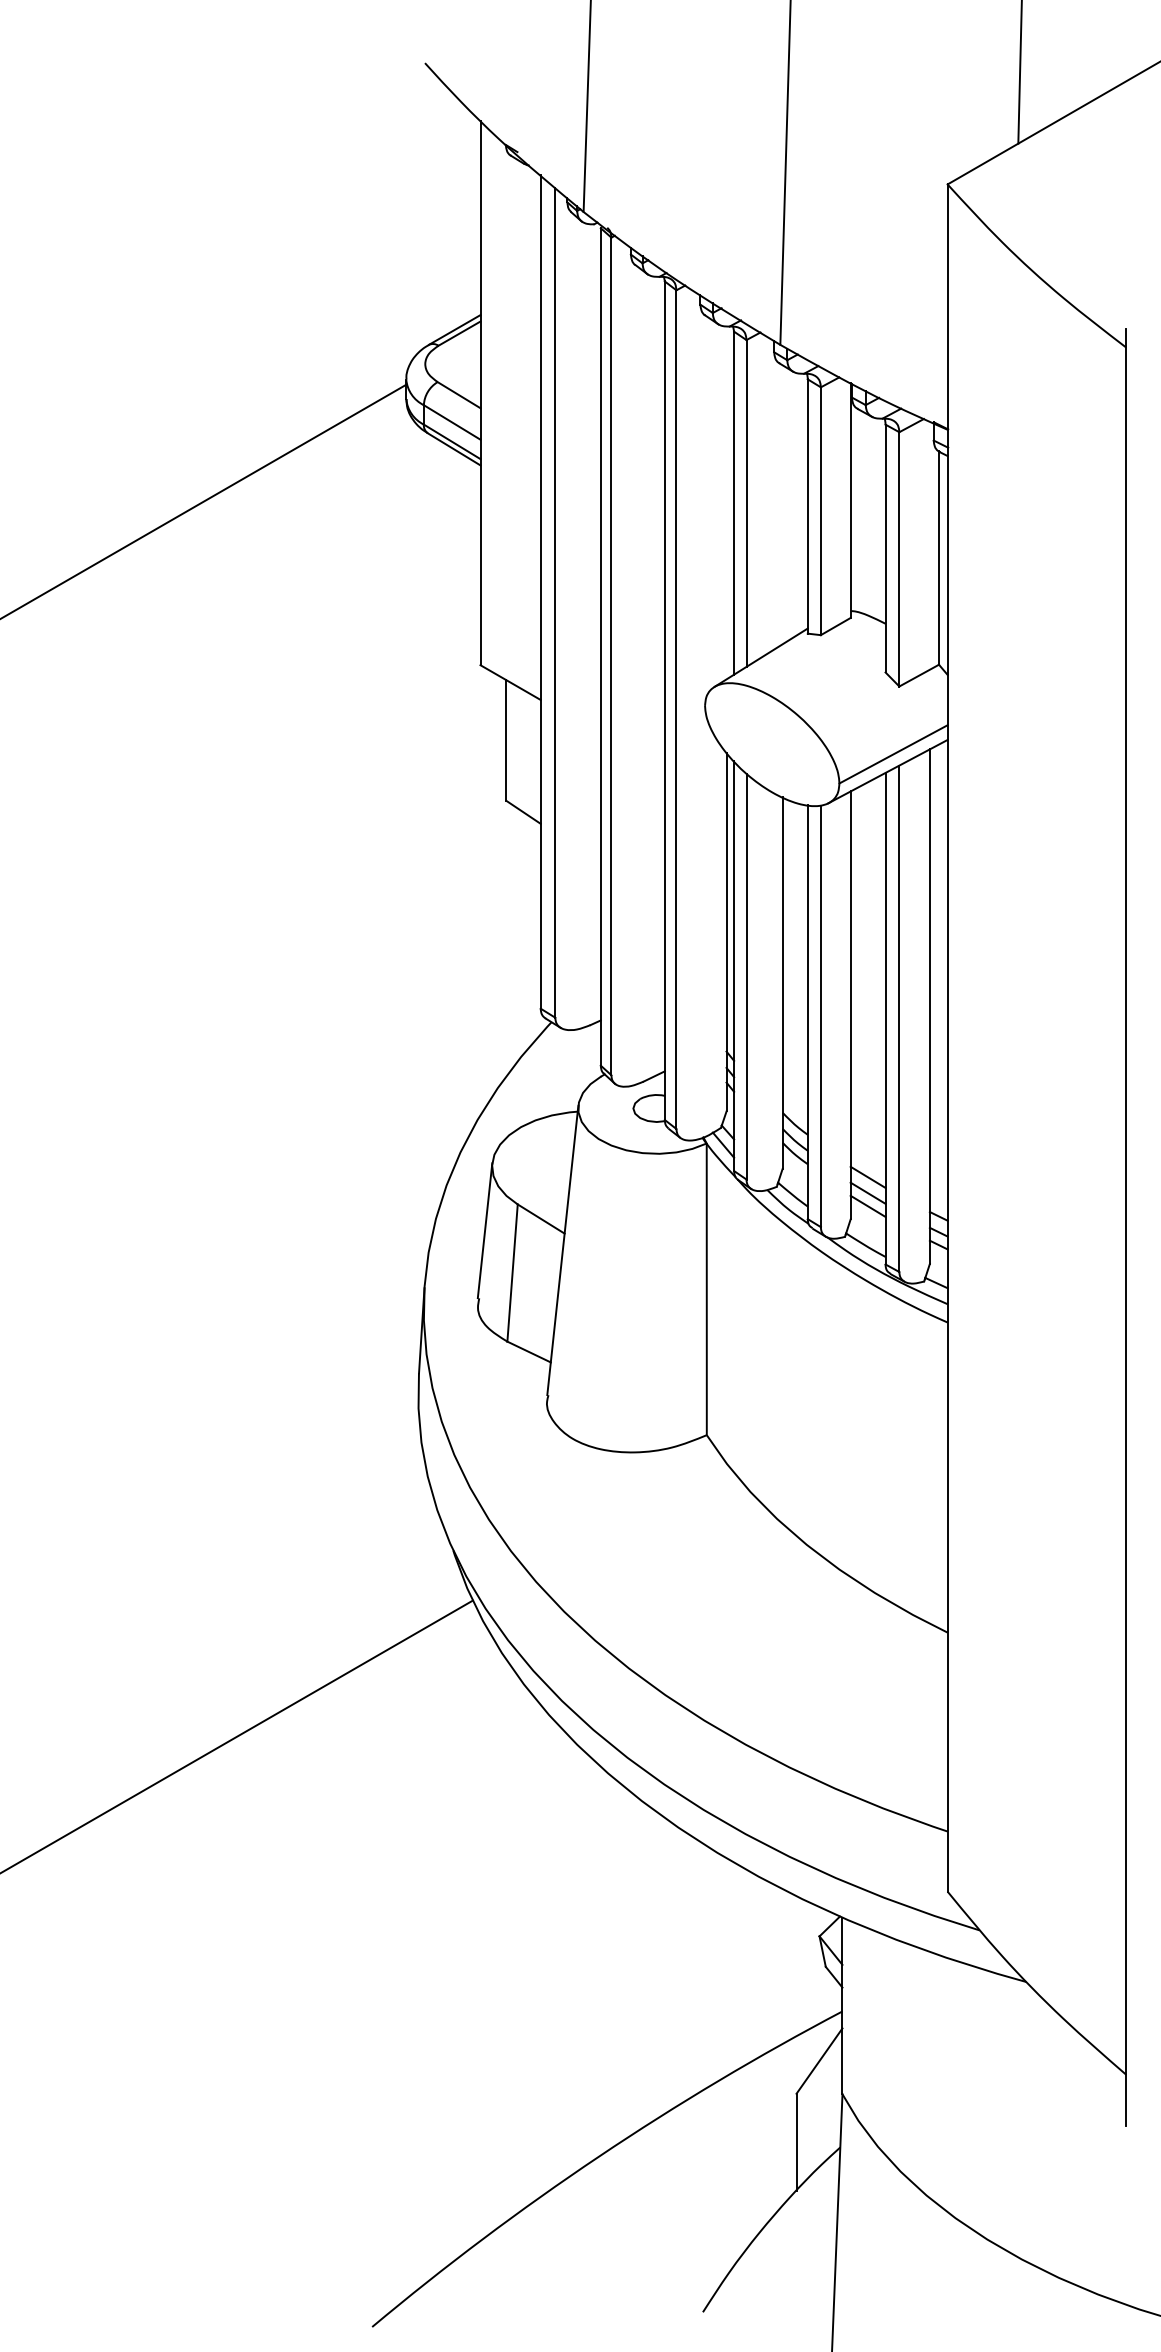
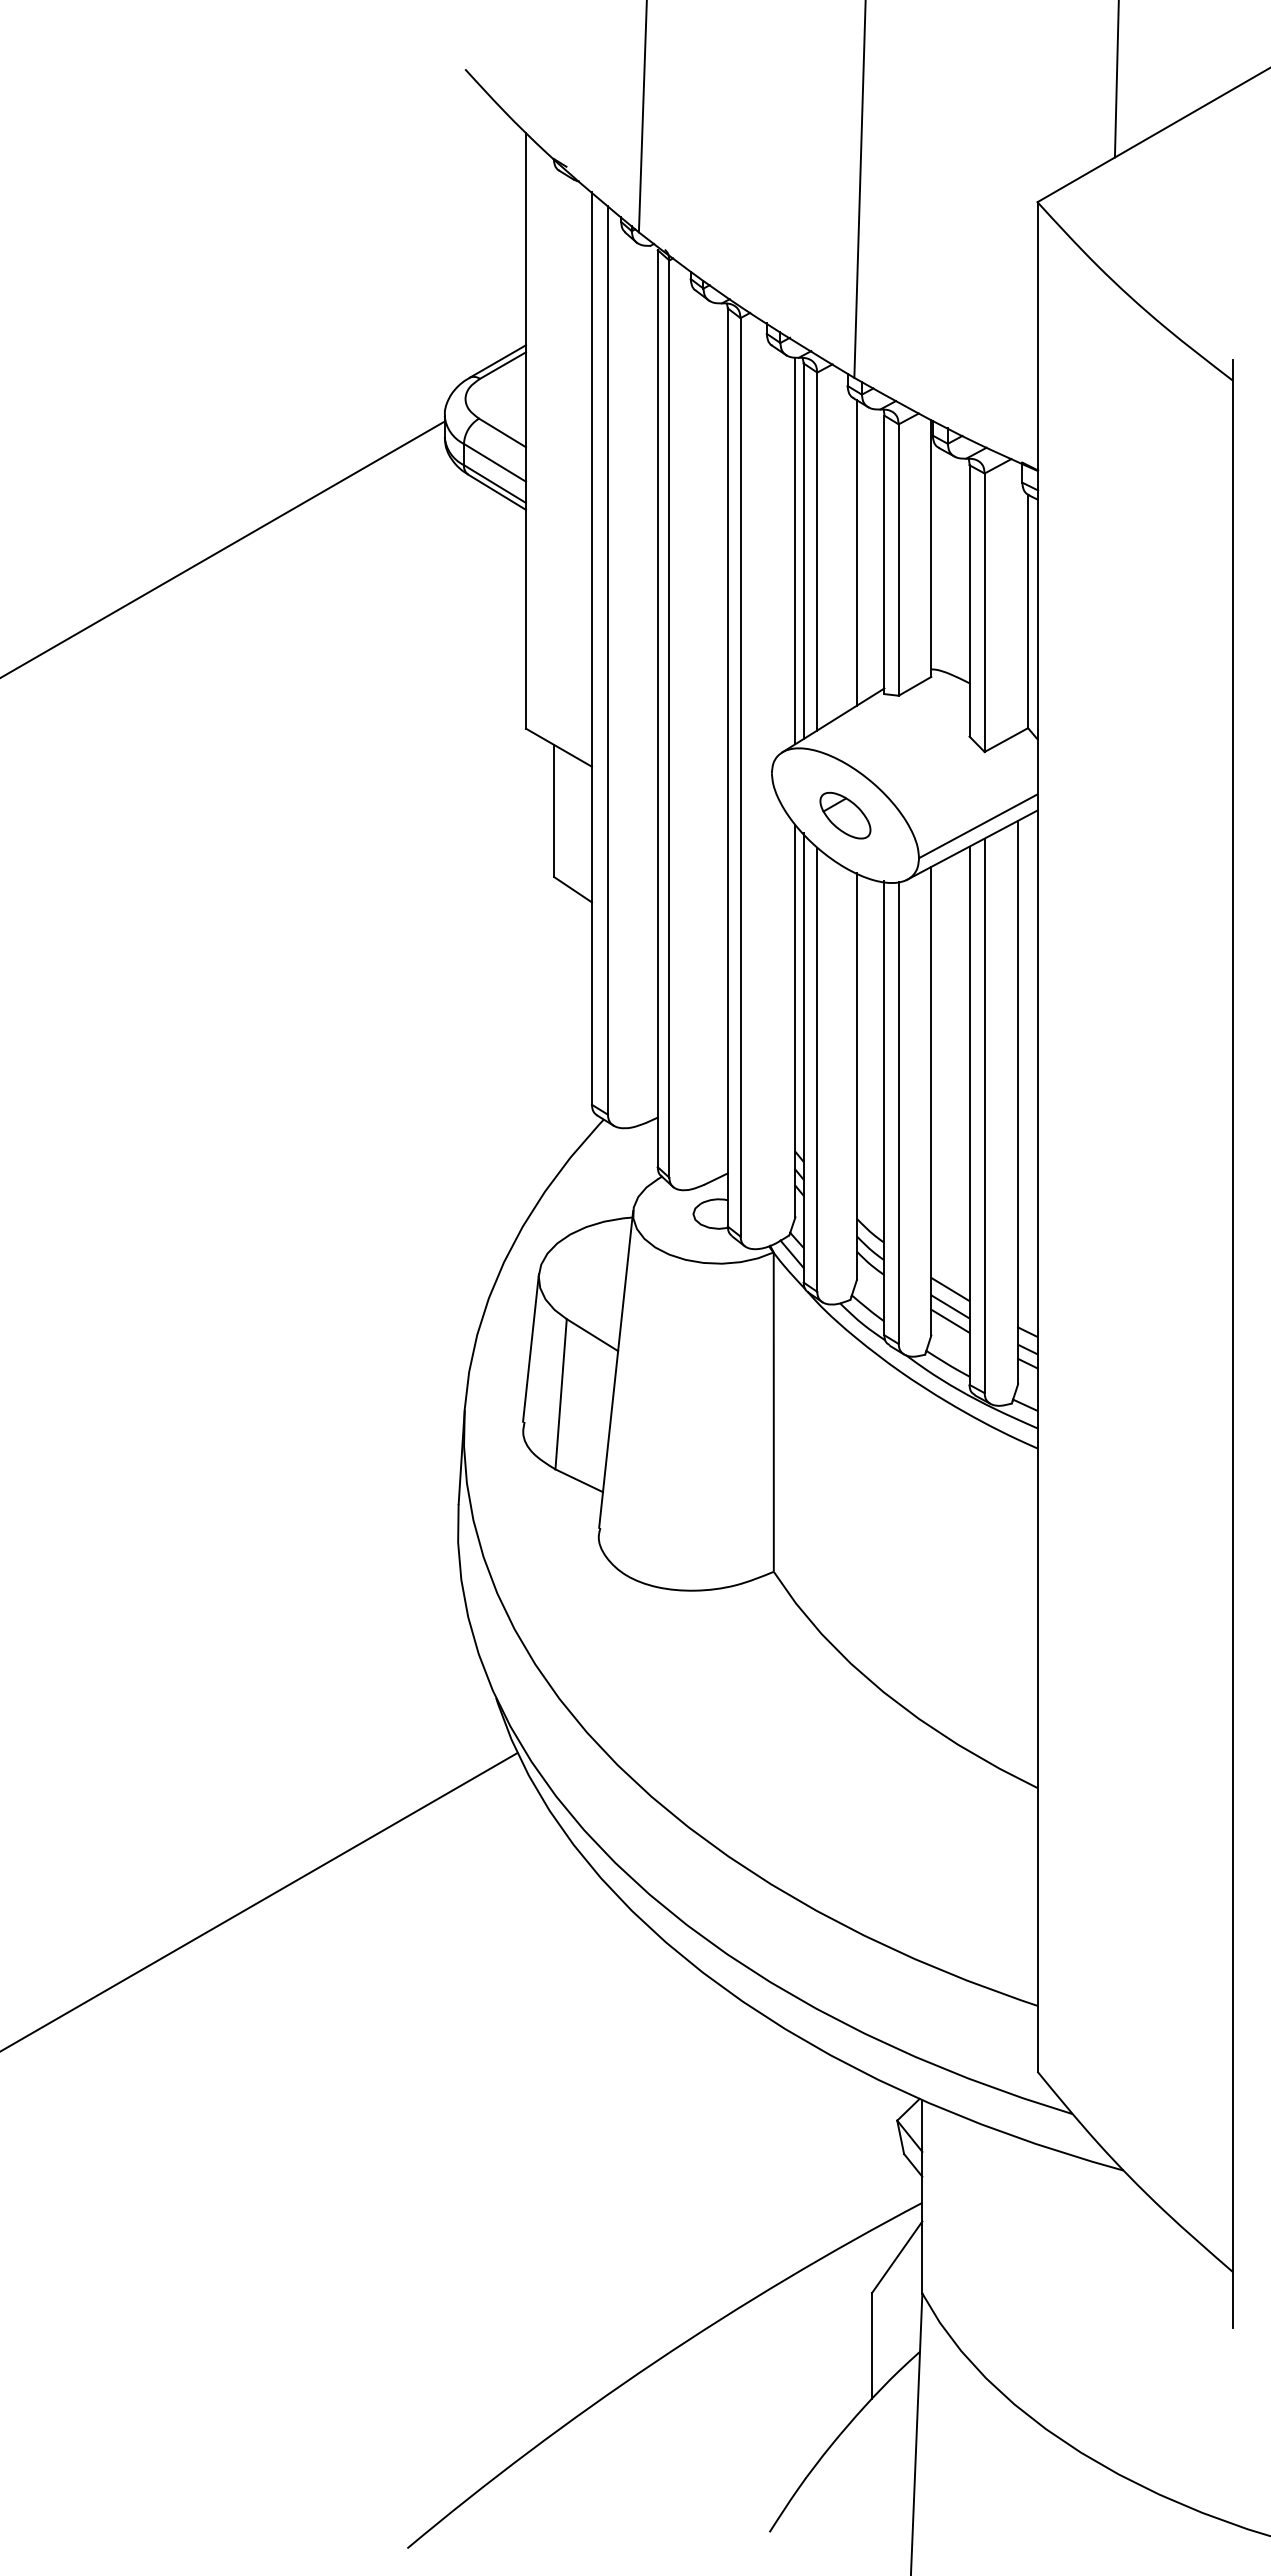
line: (726, 502) -> (795, 550), added
line: (782, 504) -> (856, 552), added
part: (772, 744) -> (845, 815), added

